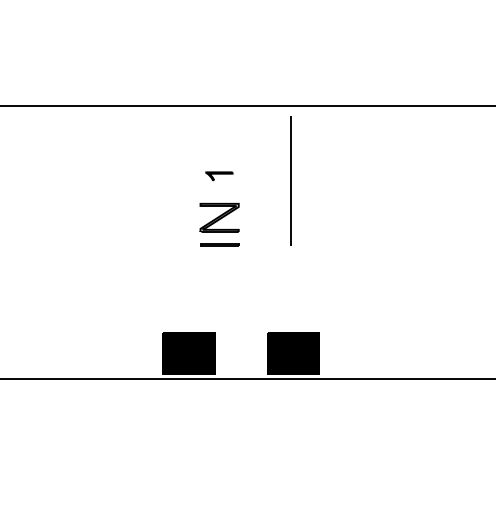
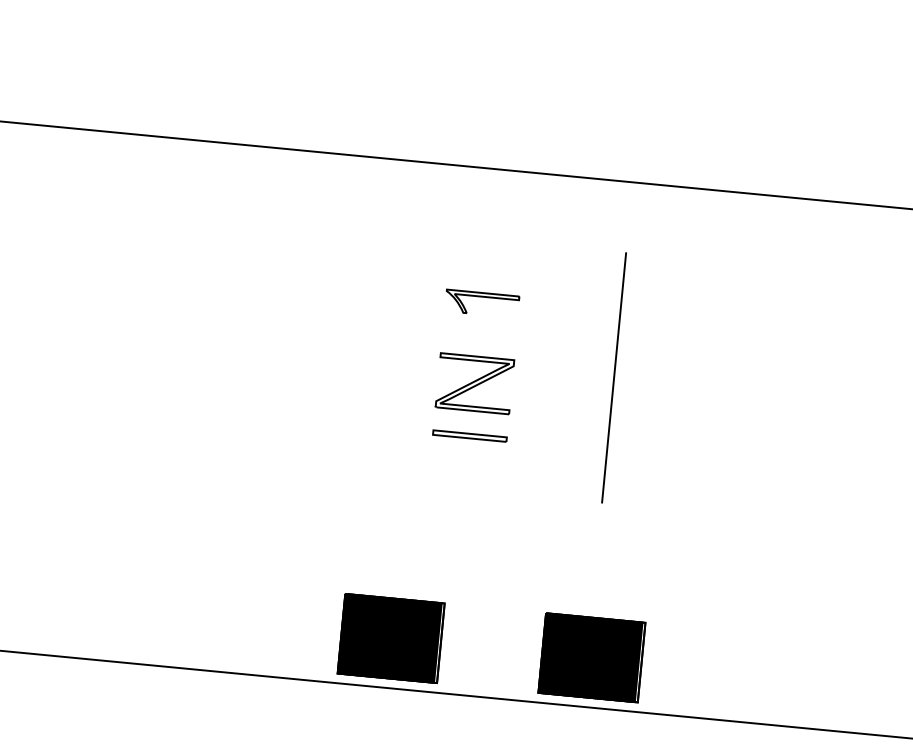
part: (219, 175) -> (482, 302), size x1.43
line: (290, 180) -> (613, 376), moved

